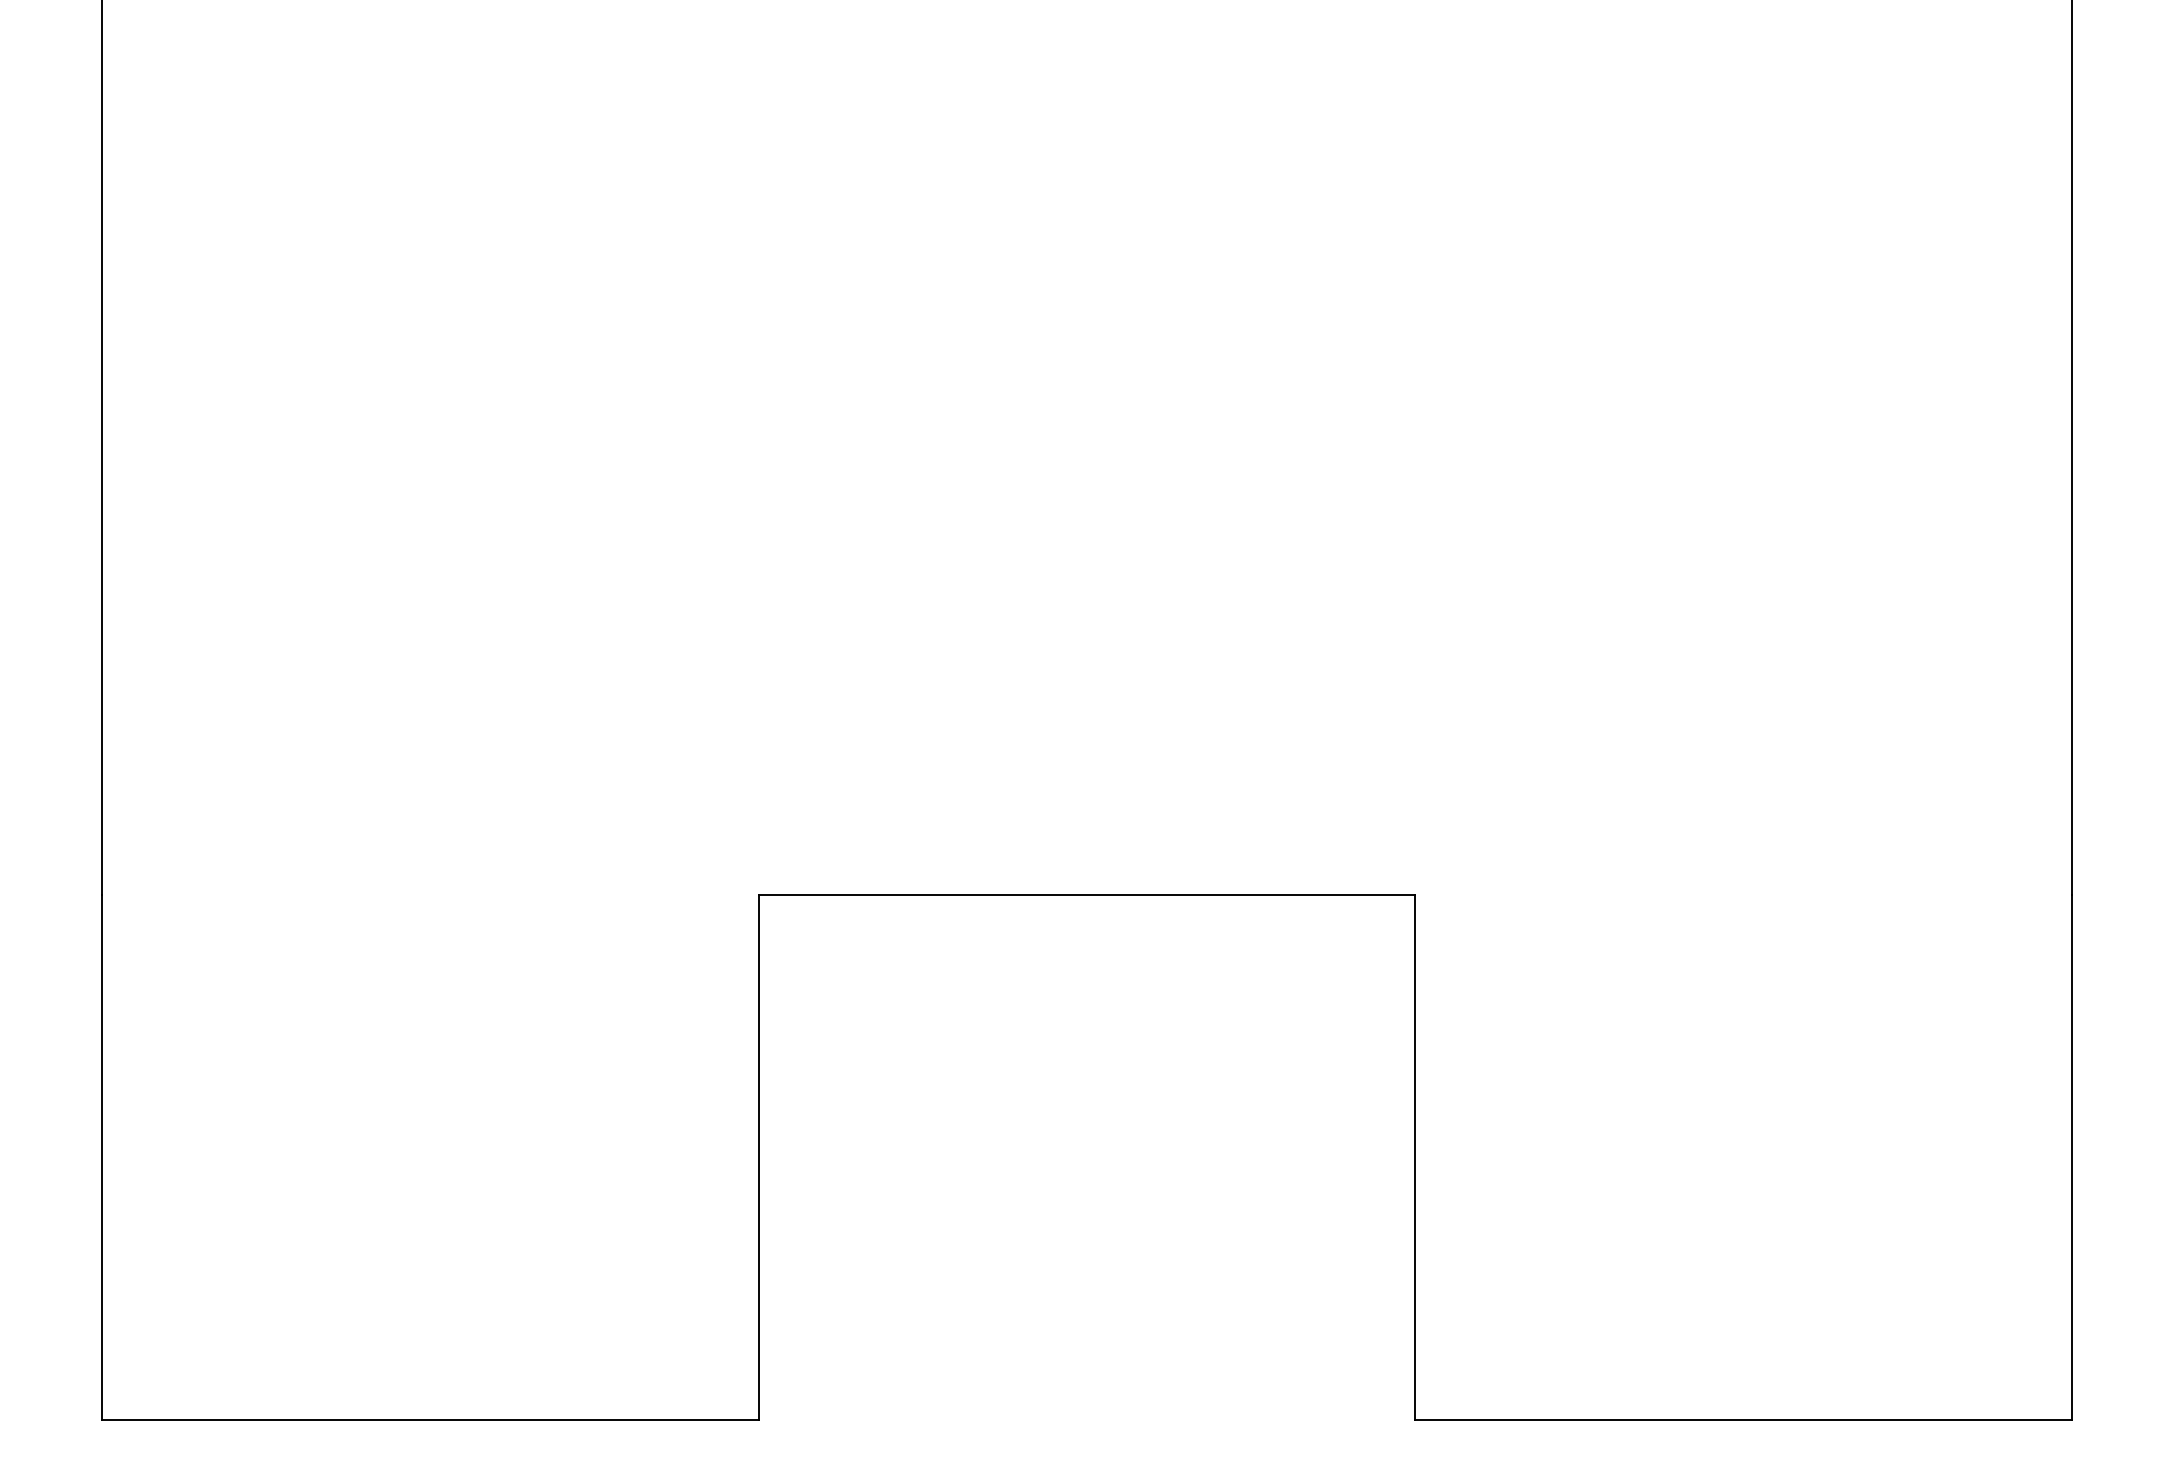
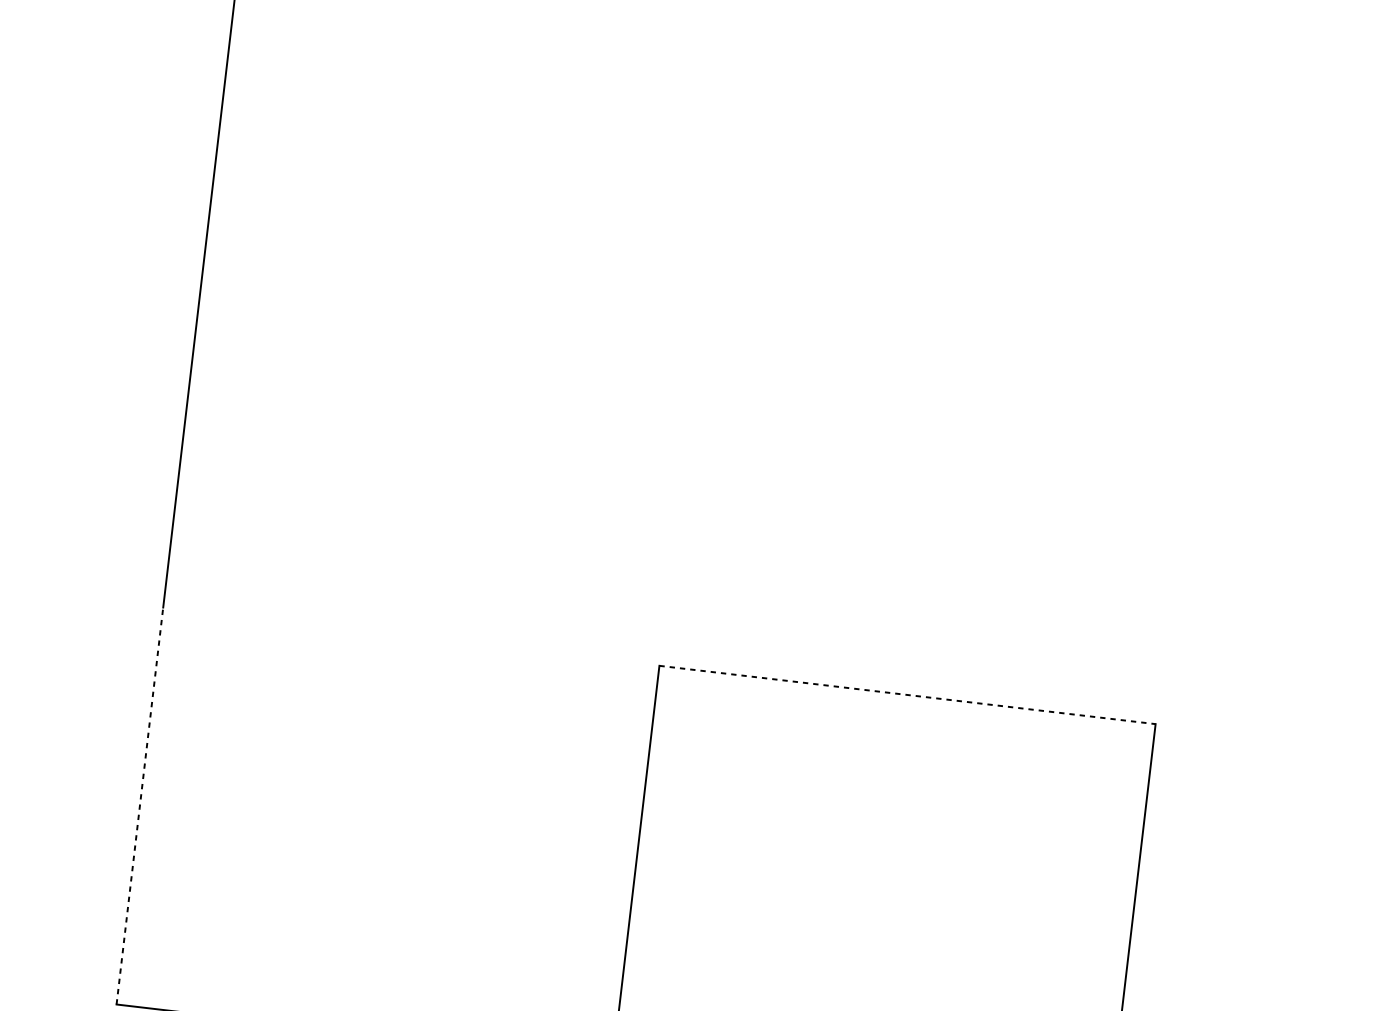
line: (1087, 894) -> (907, 694), solid -> dashed
line: (101, 1157) -> (139, 806), solid -> dashed

